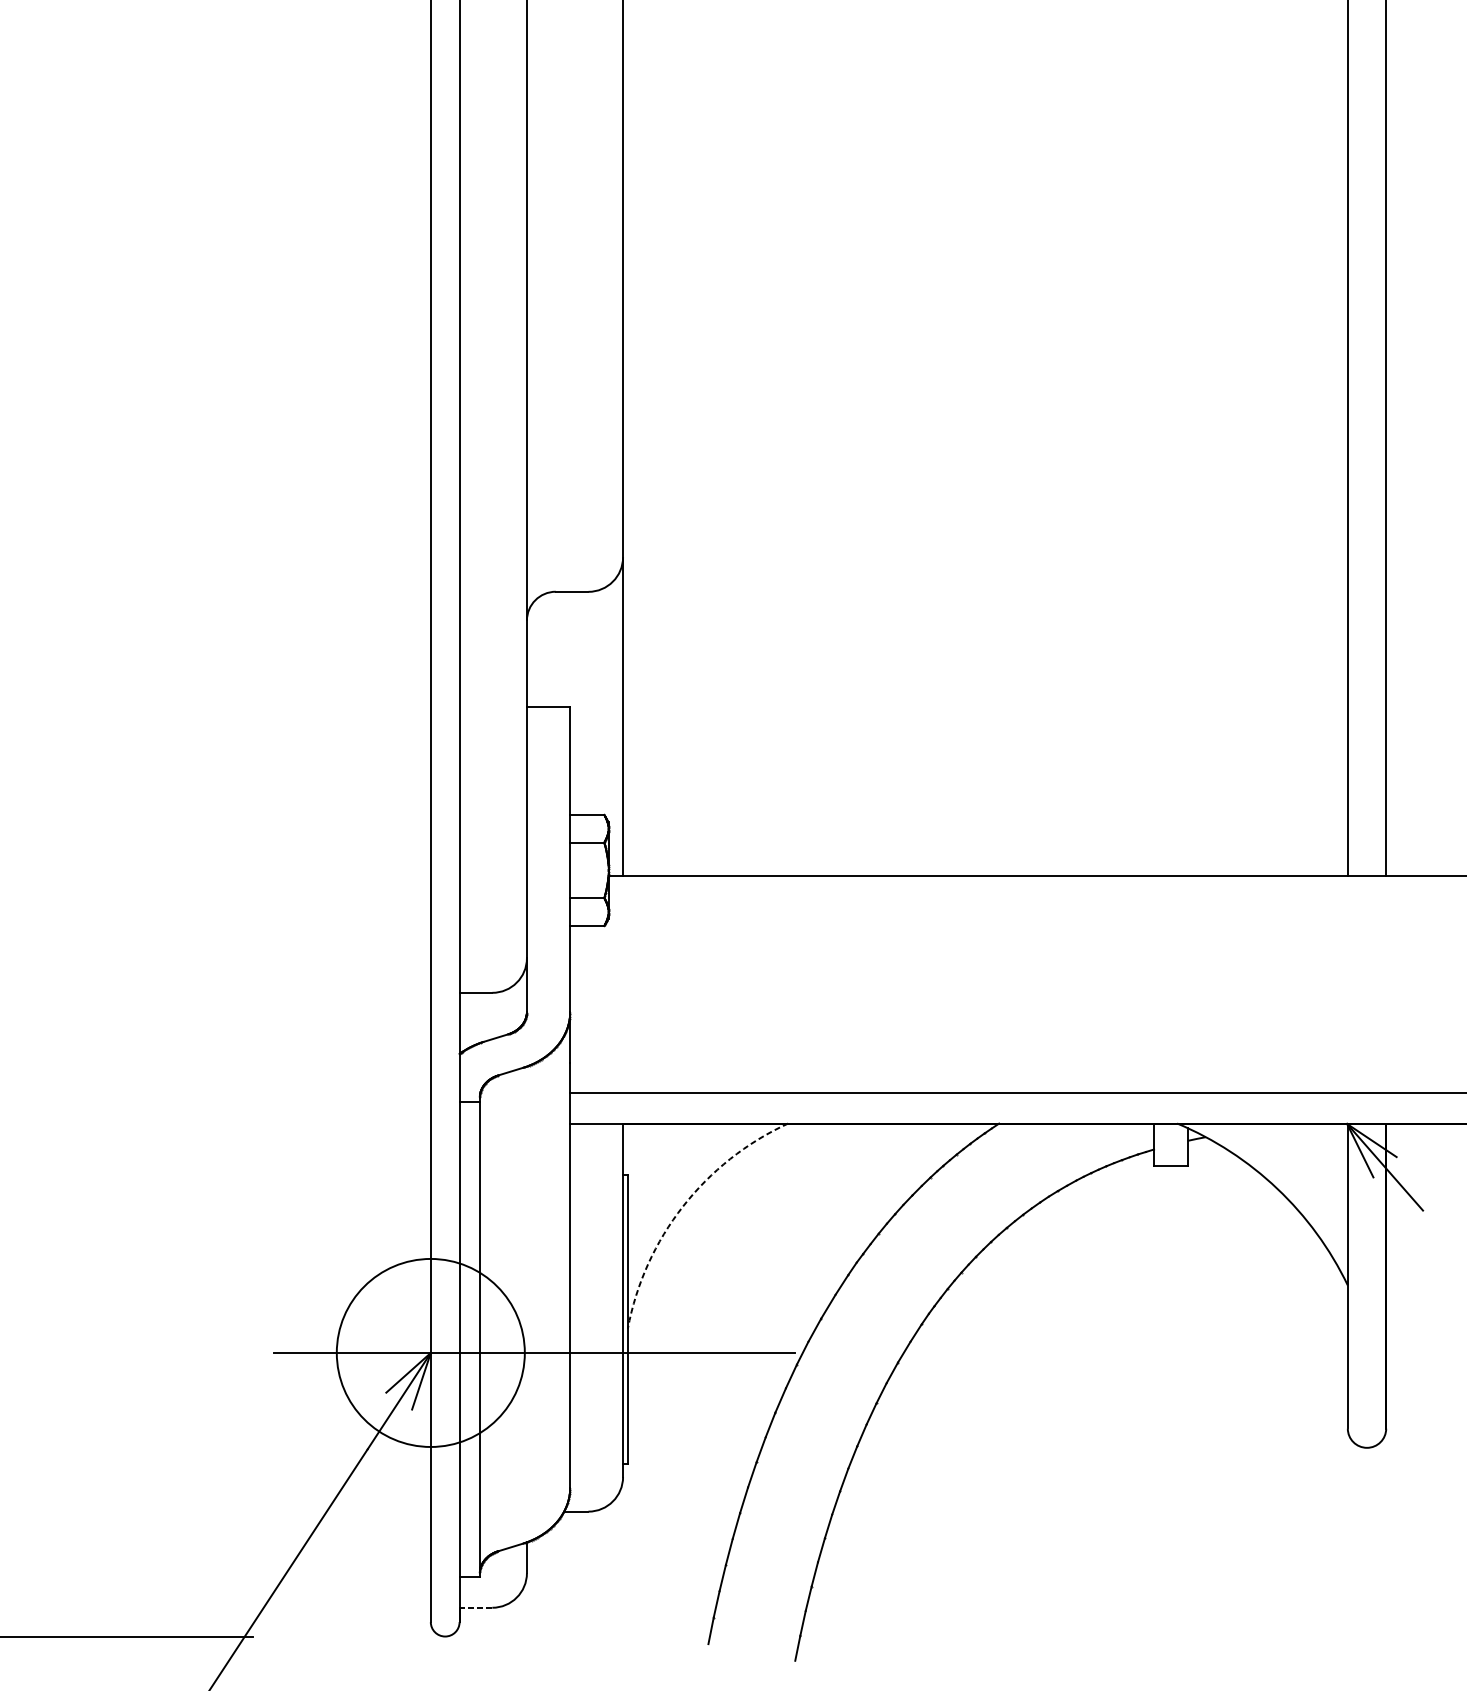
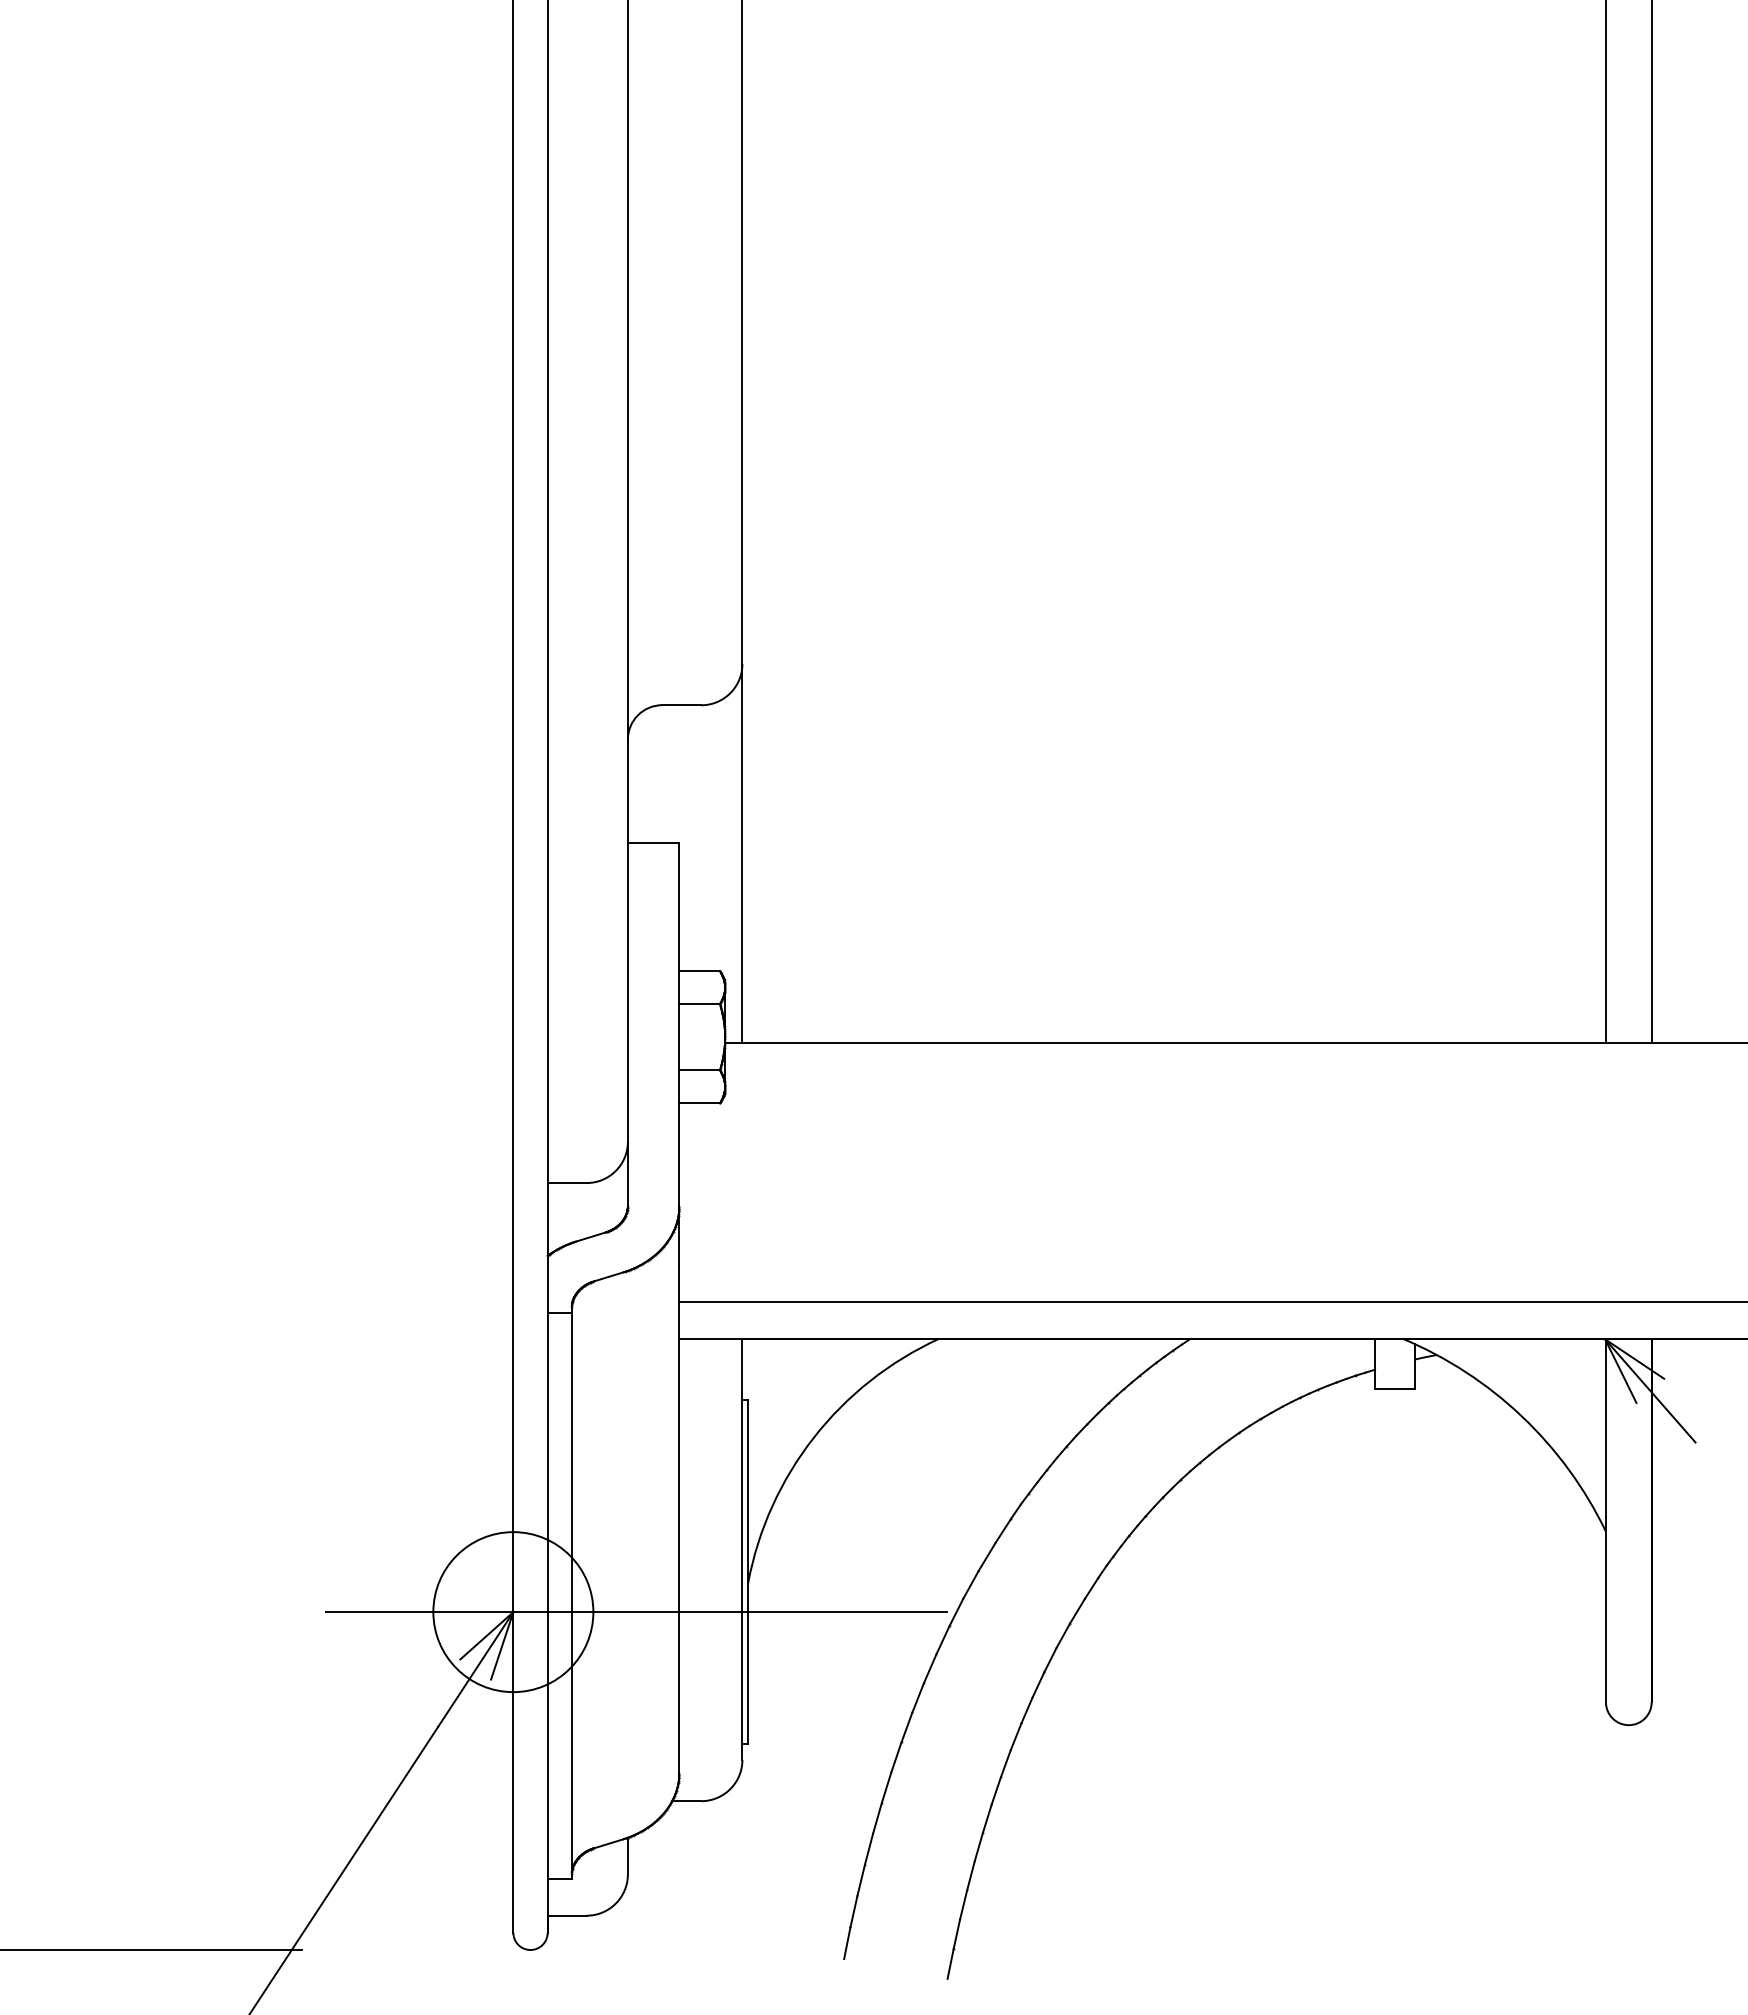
arc: (682, 1206) -> (813, 1437), dashed -> solid
circle: (430, 1353) -> (513, 1612), size x0.71
line: (475, 1607) -> (566, 1915), dashed -> solid

